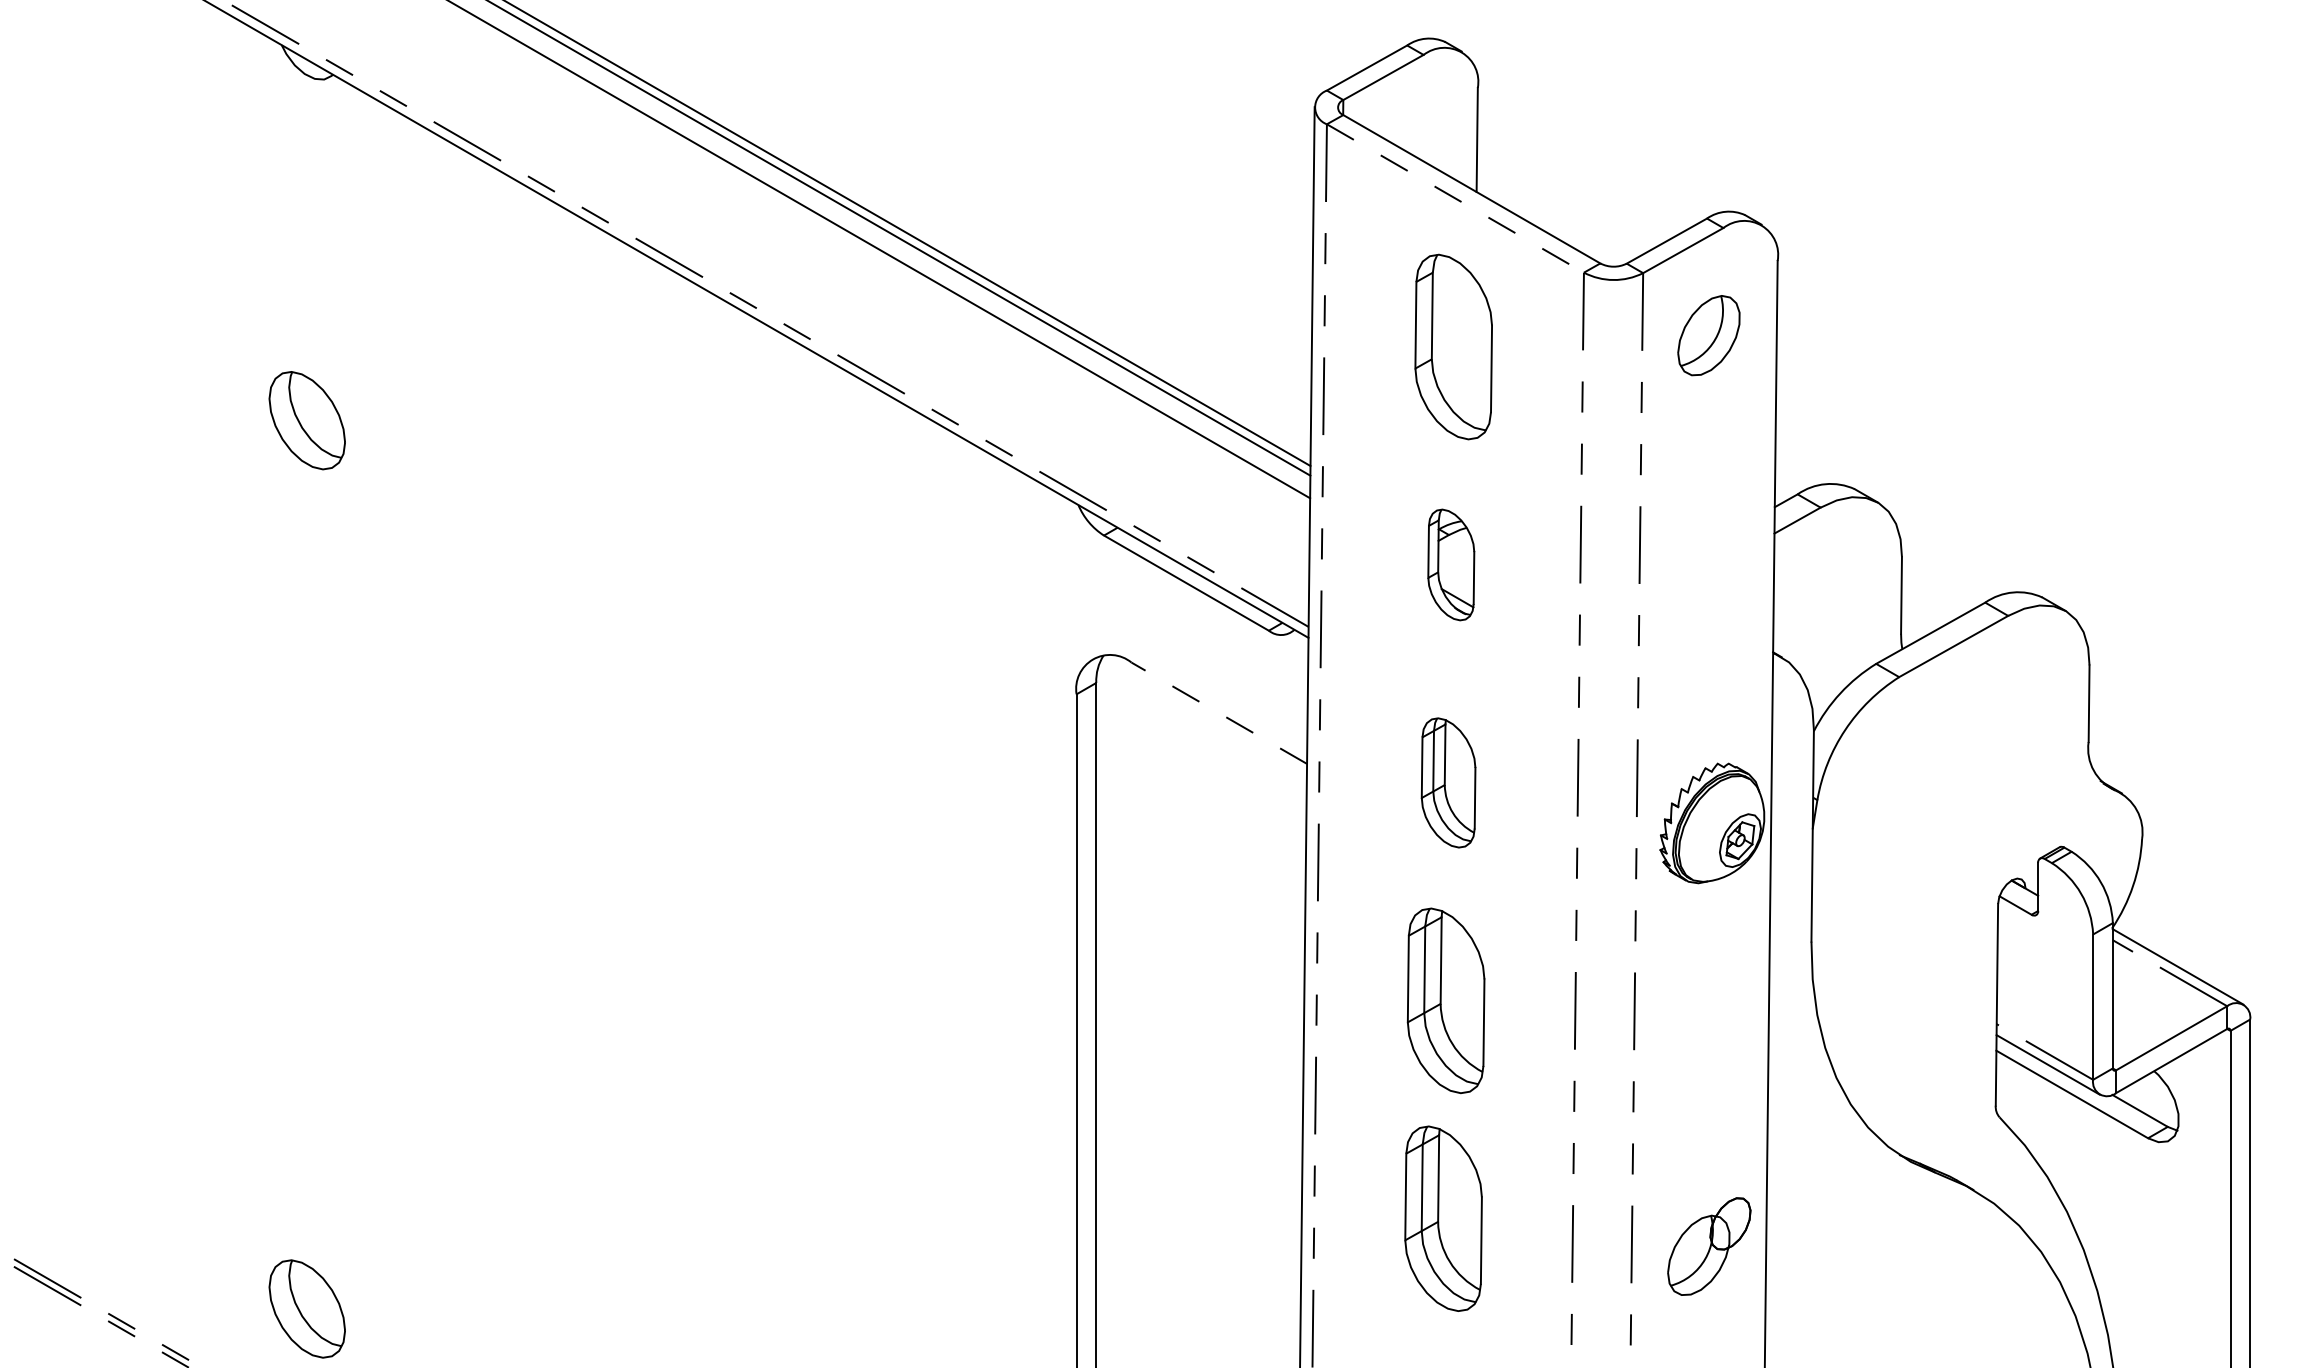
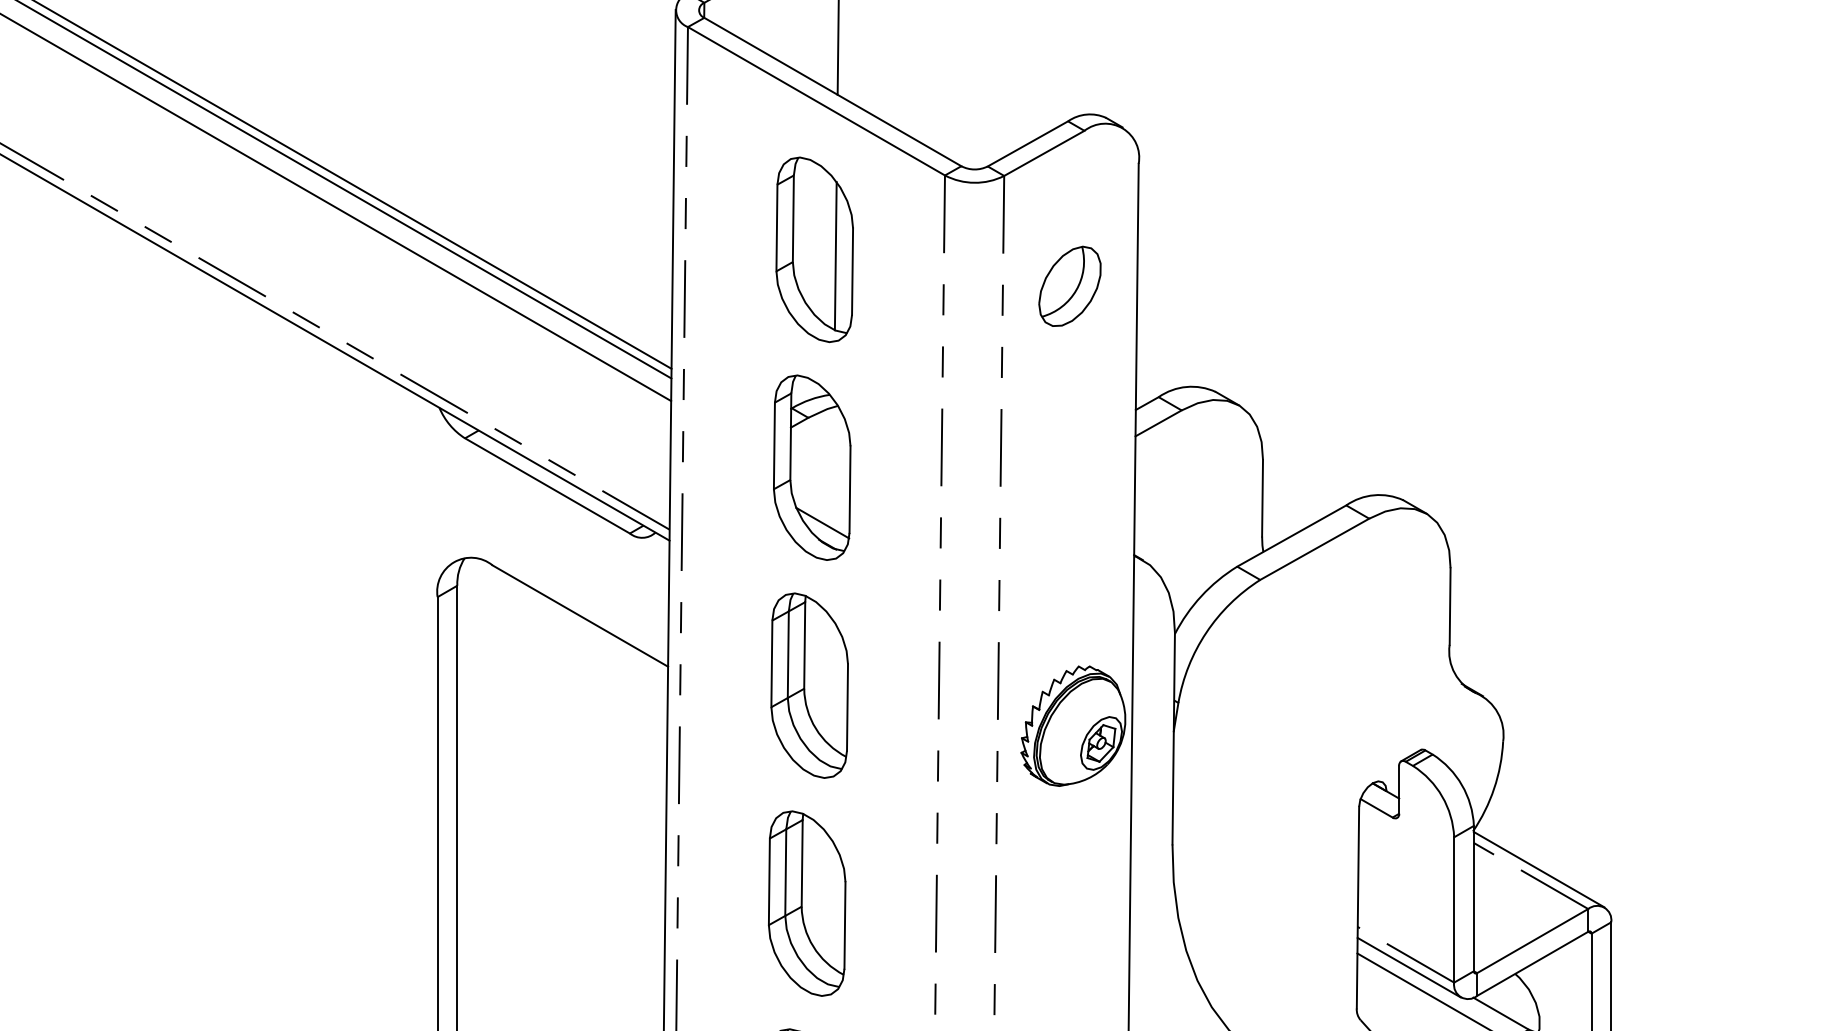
line: (1455, 198) -> (816, 101), dashed -> solid
part: (1708, 335) -> (1069, 286), moved
line: (1474, 353) -> (835, 256), added
part: (1451, 564) -> (812, 467), size x1.67
line: (1218, 713) -> (579, 616), dashed -> solid
part: (1448, 782) -> (809, 685), size x1.43

